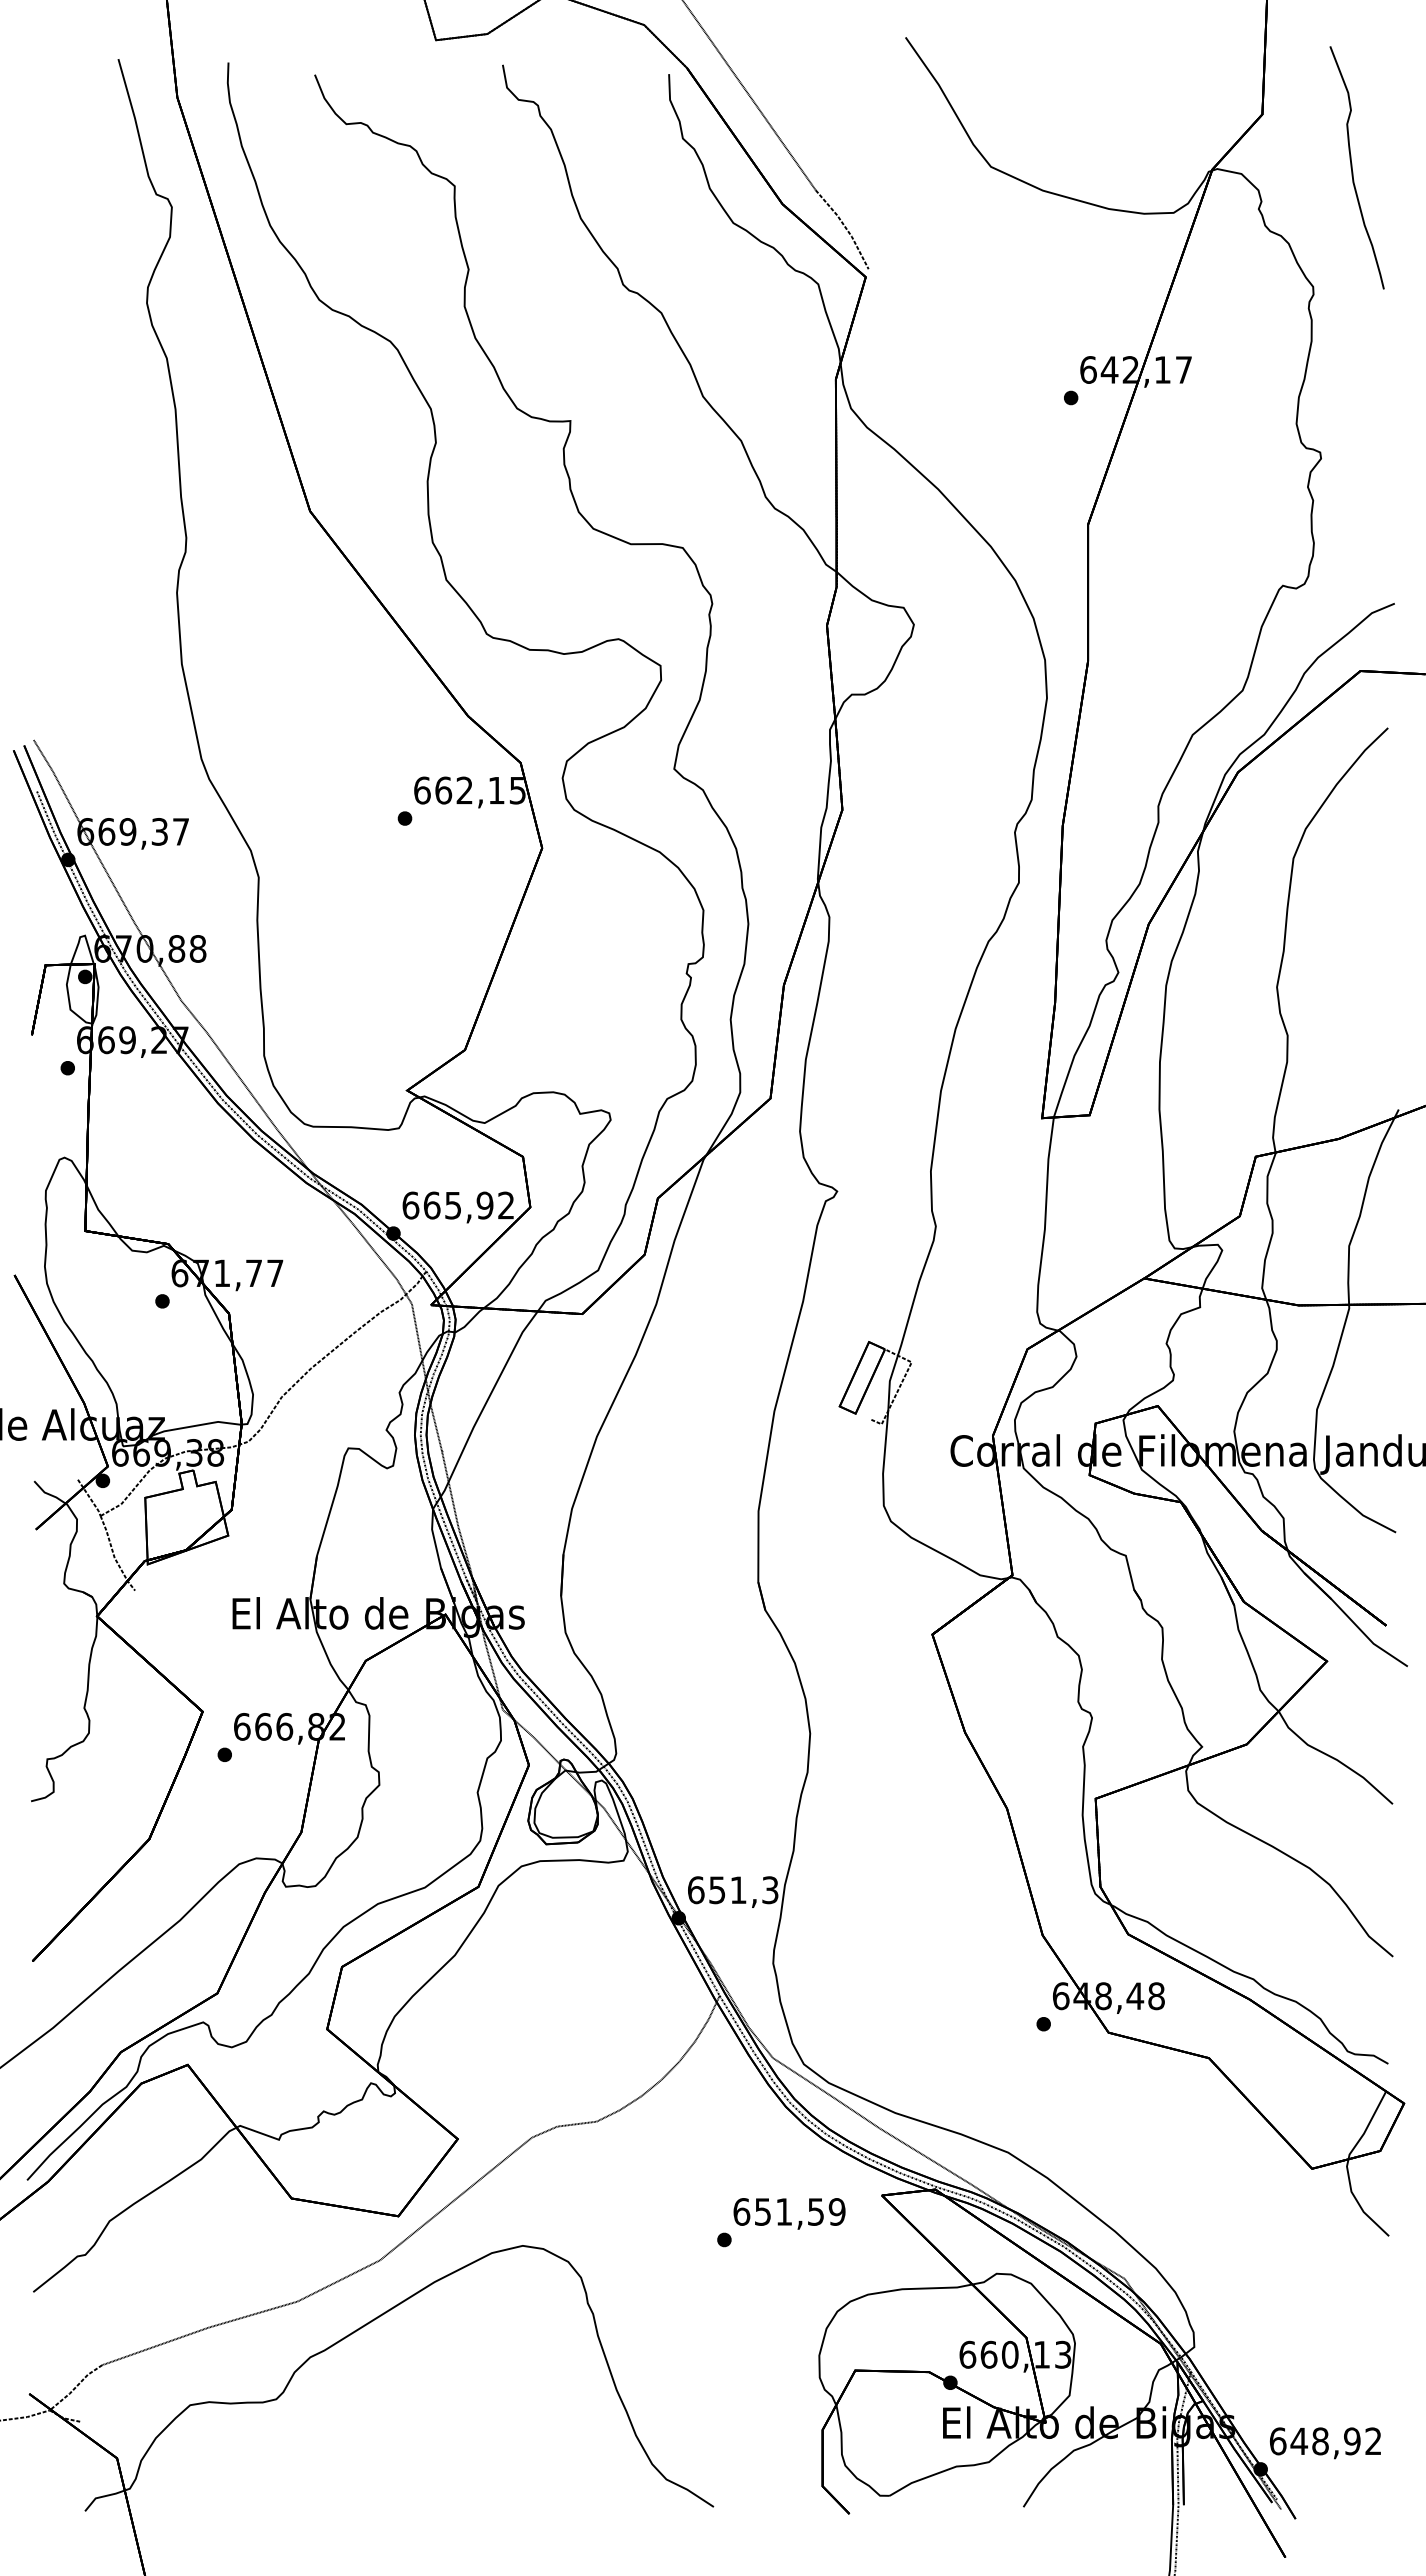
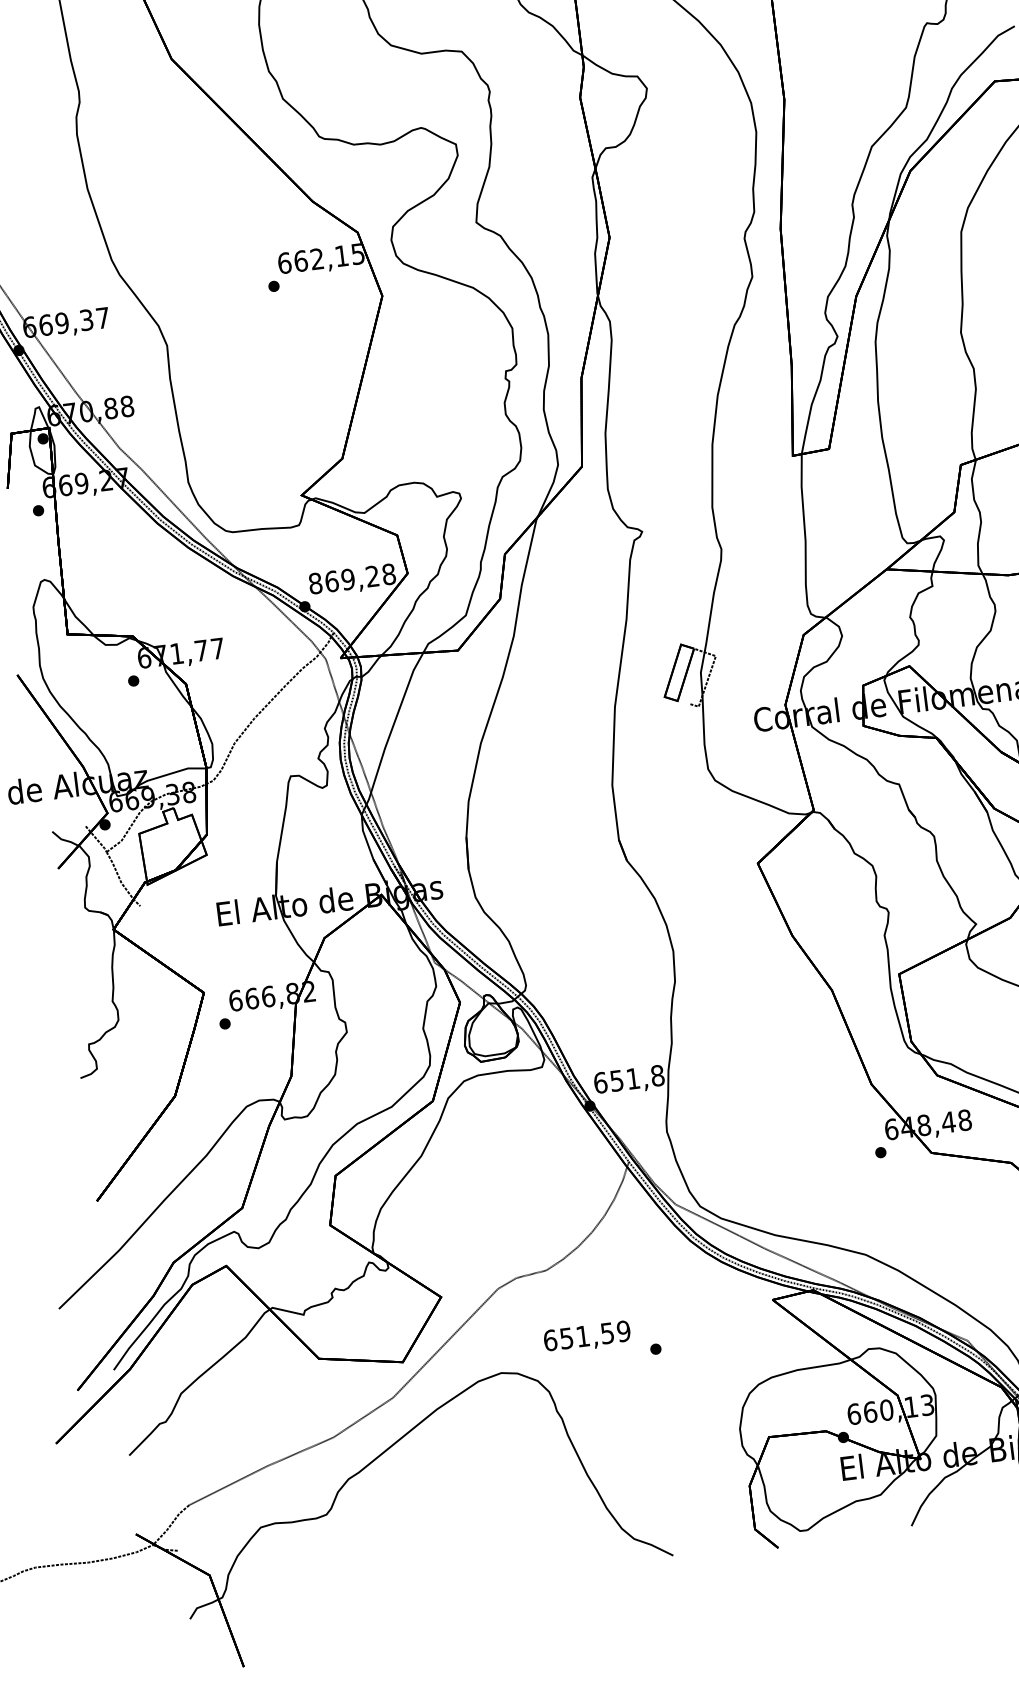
text: (458, 1205) -> (352, 578), 665,92 -> 869,28
text: (770, 1890) -> (657, 1075), 651,3 -> 651,8
text: (789, 2213) -> (587, 1337), moved

